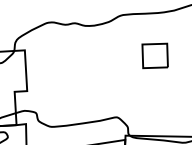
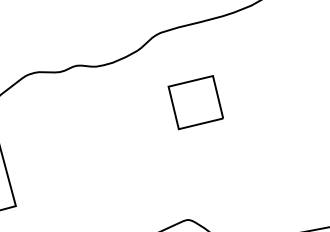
part: (154, 55) -> (194, 102), moved

